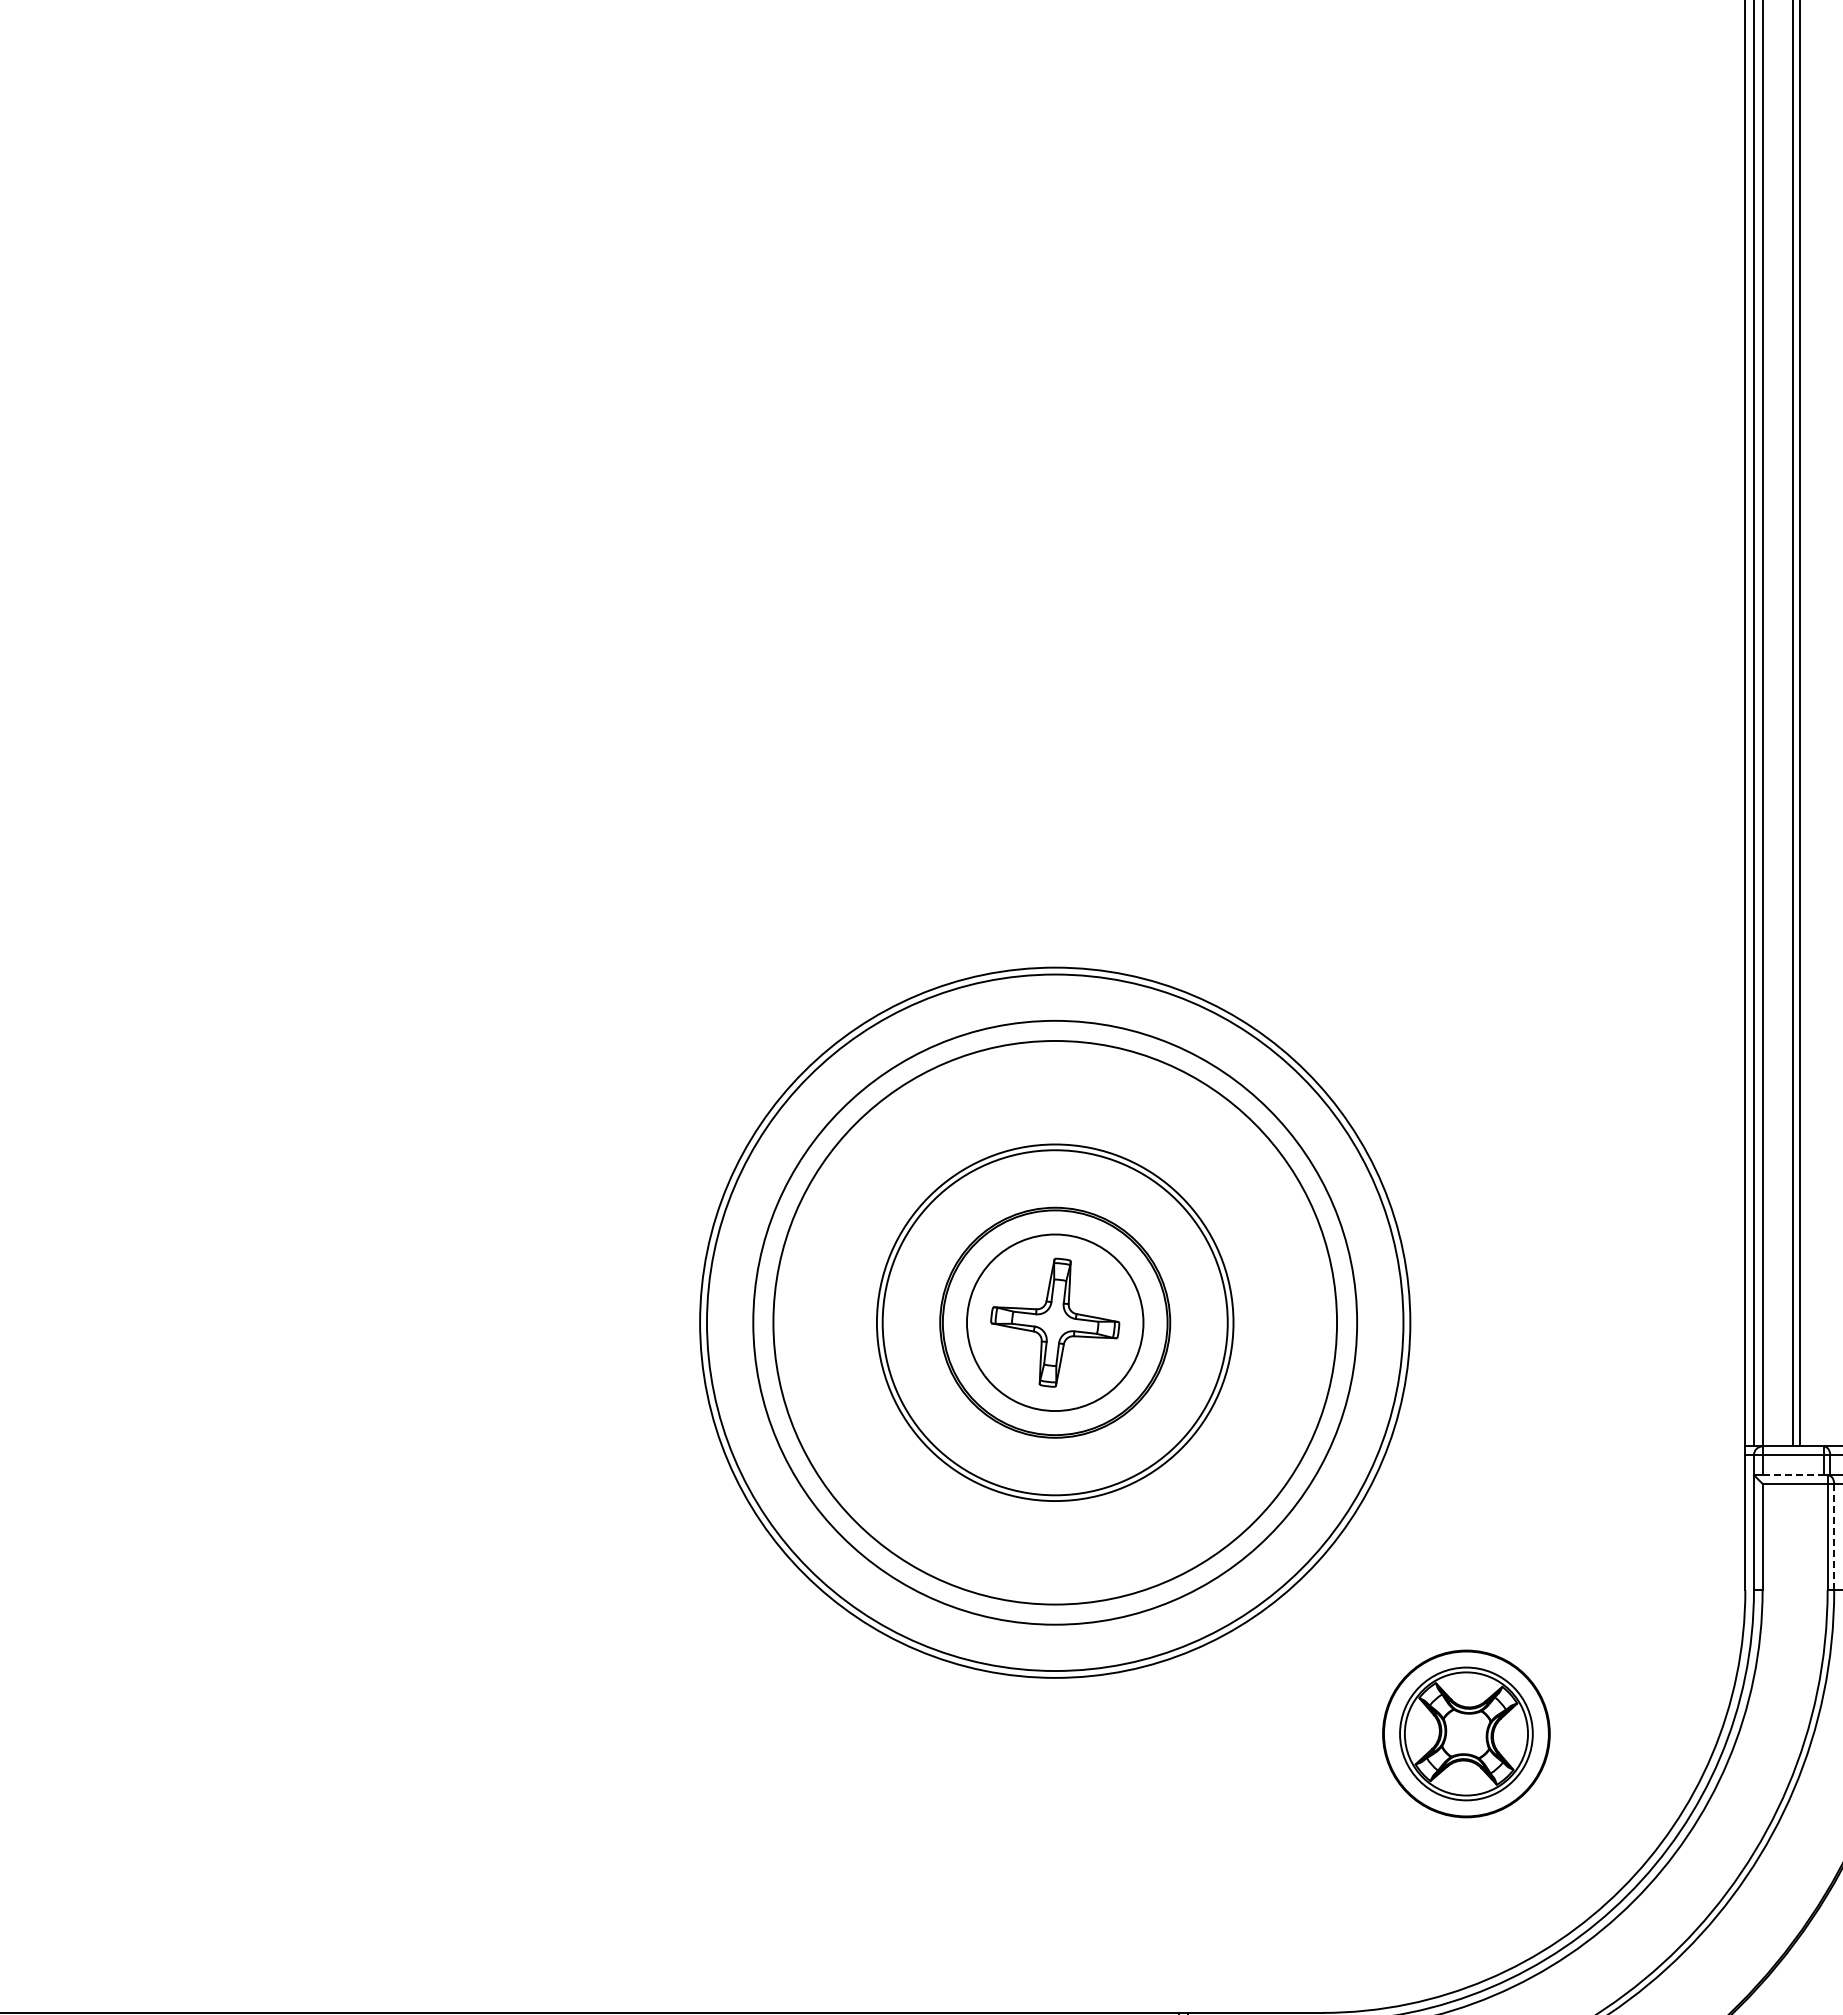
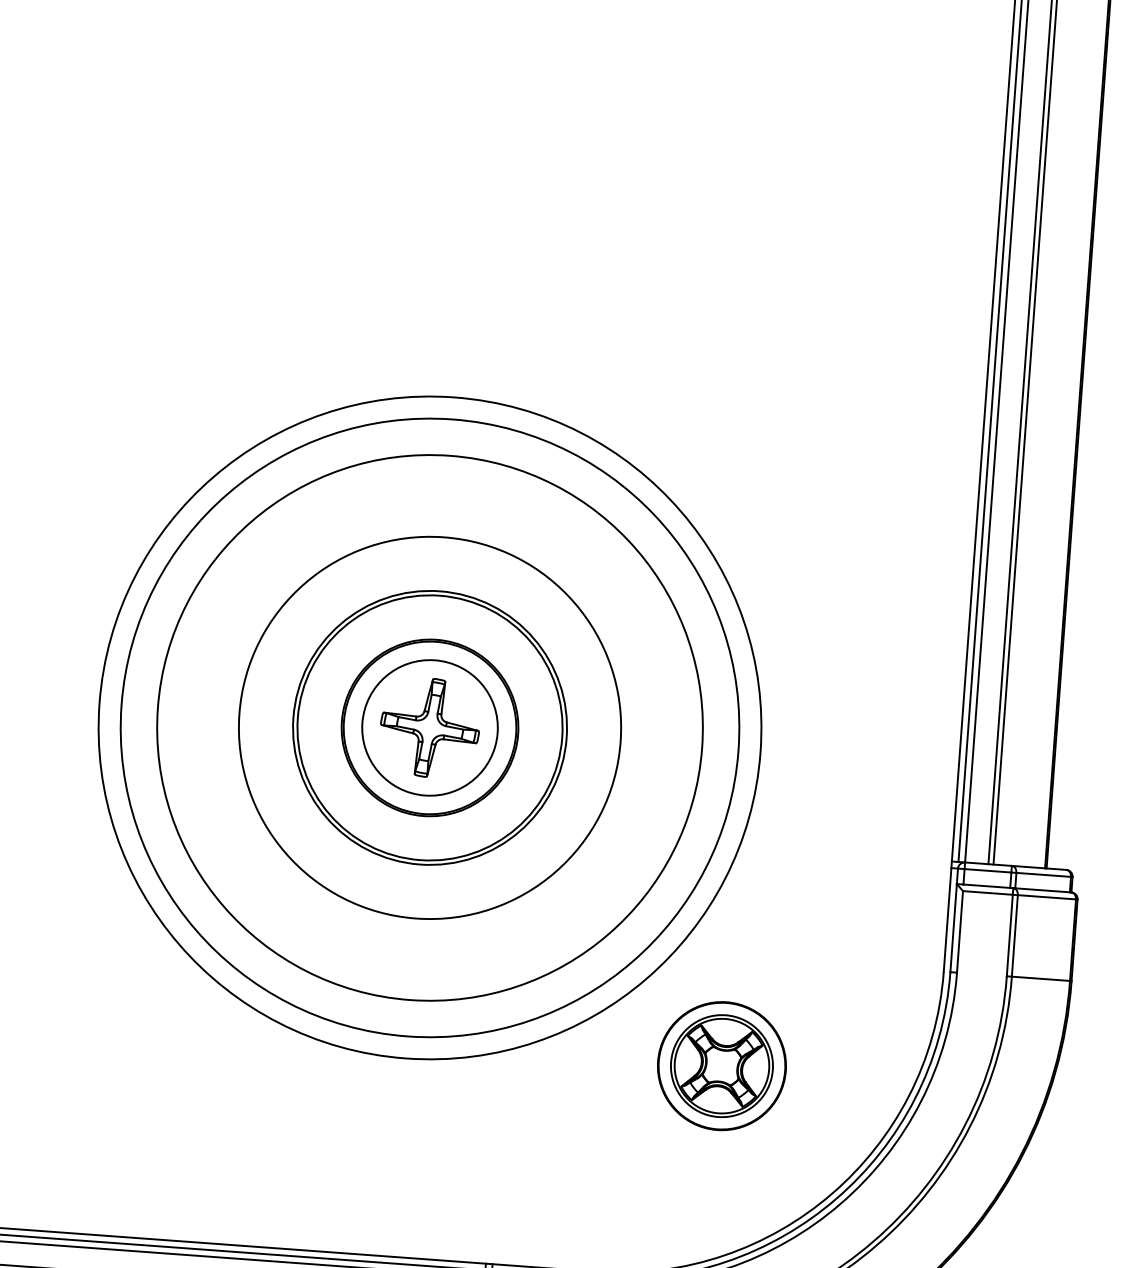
circle: (1054, 1322) -> (429, 727), size x0.71
circle: (1054, 1322) -> (429, 727), size x1.43
circle: (1054, 1322) -> (429, 727), size x1.43
line: (1793, 1475) -> (987, 886), dashed -> solid
line: (1834, 1536) -> (1015, 935), dashed -> solid

